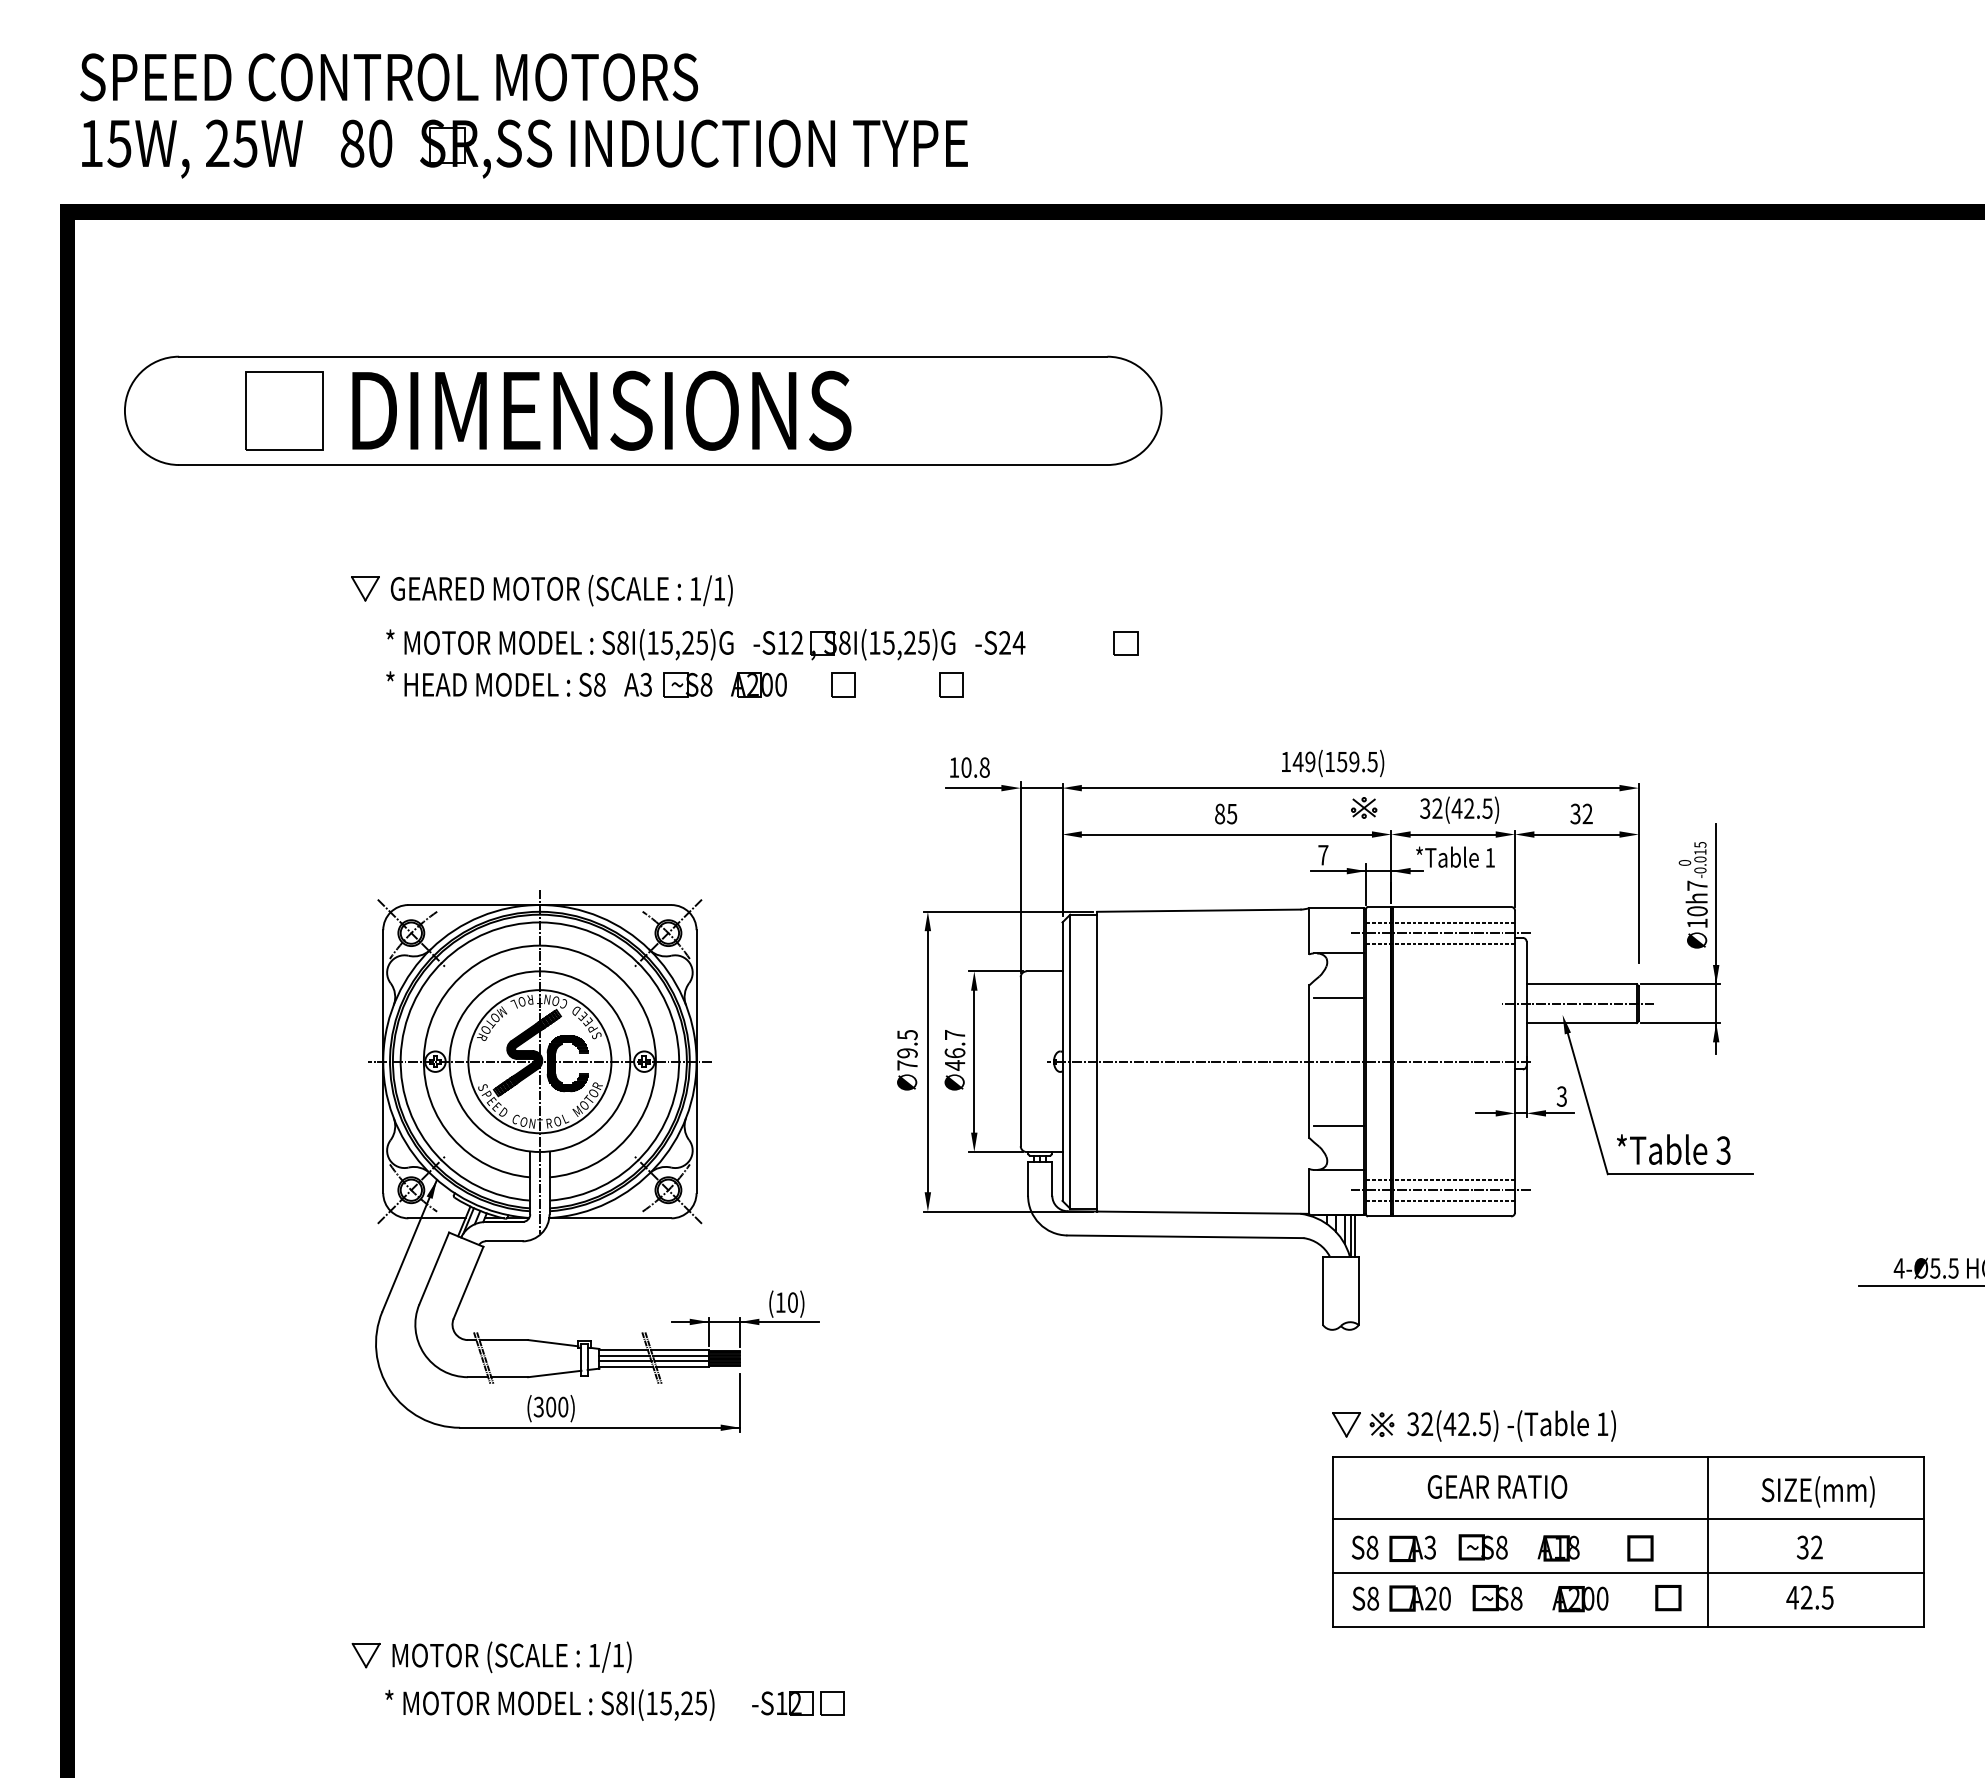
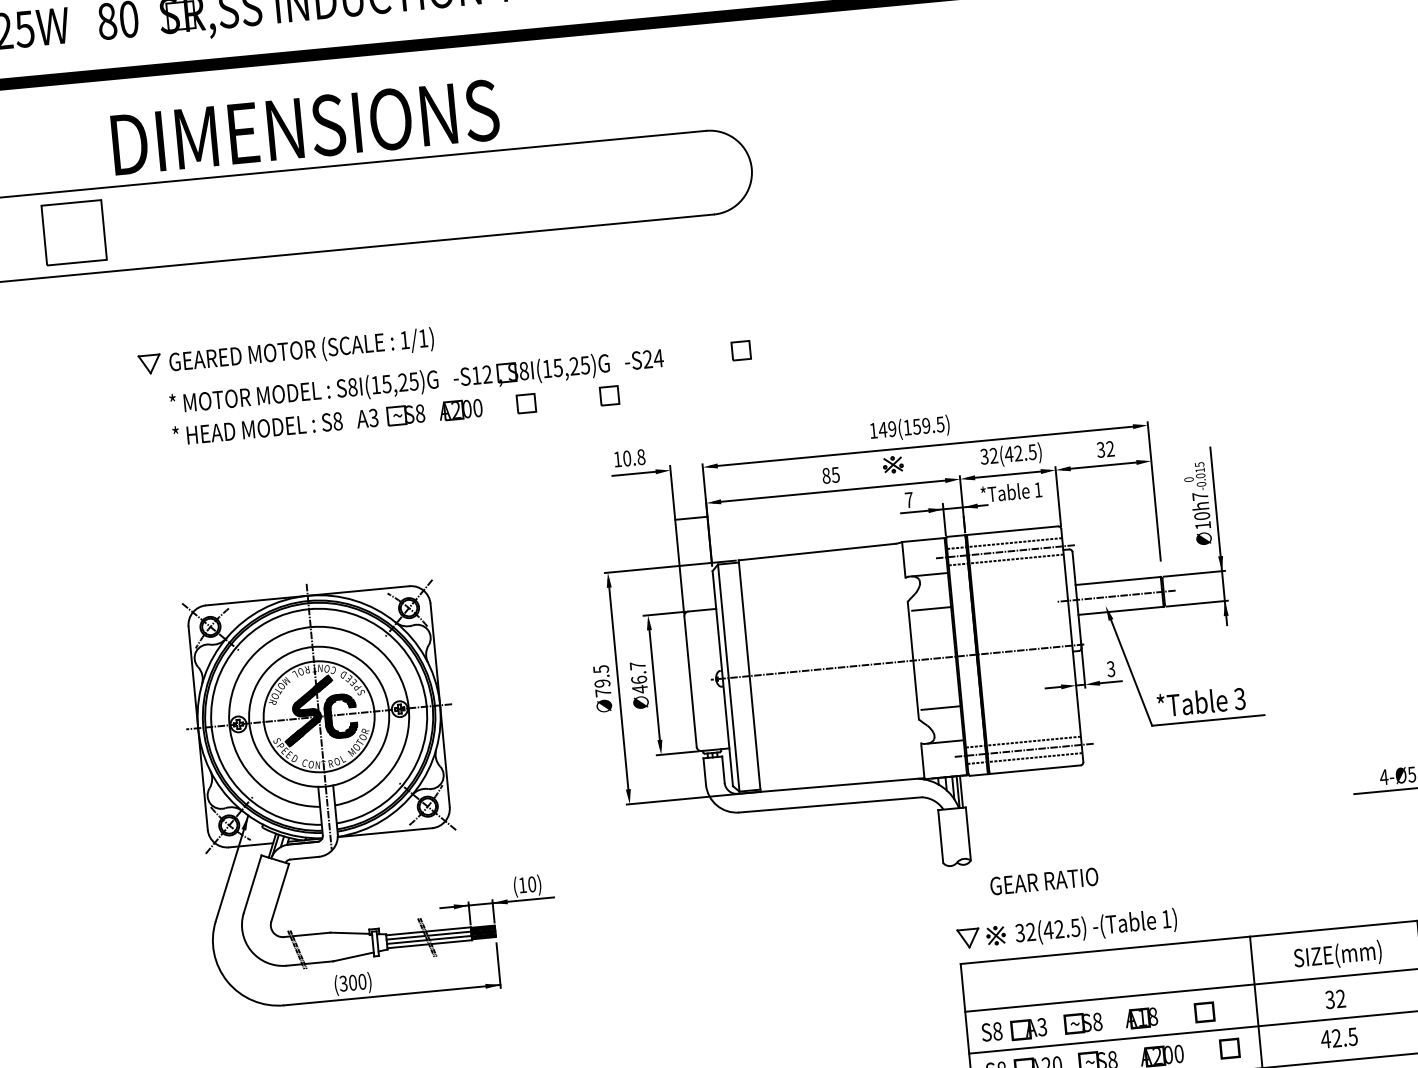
text: (601, 410) -> (305, 127), moved
line: (1041, 788) -> (691, 518), moved
part: (1364, 807) -> (893, 464), moved
text: (1497, 1486) -> (1044, 881), moved

